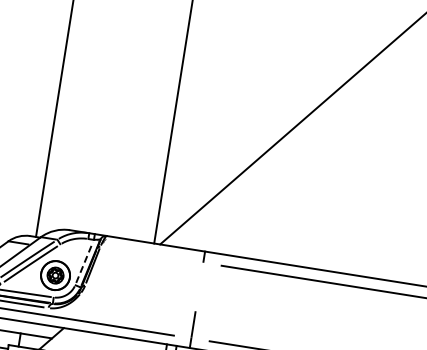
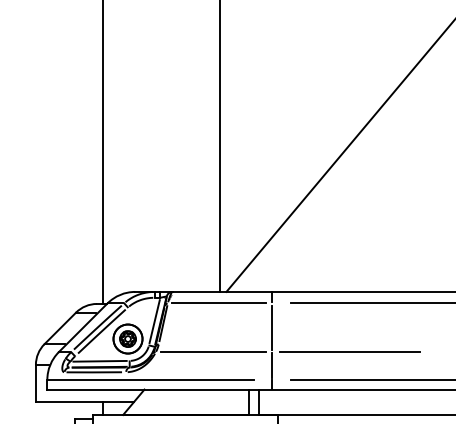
line: (151, 254) -> (219, 303), added
line: (84, 262) -> (154, 321), dashed -> solid
line: (199, 286) -> (271, 327), added
line: (137, 302) -> (213, 352), added
line: (272, 323) -> (349, 352), added

